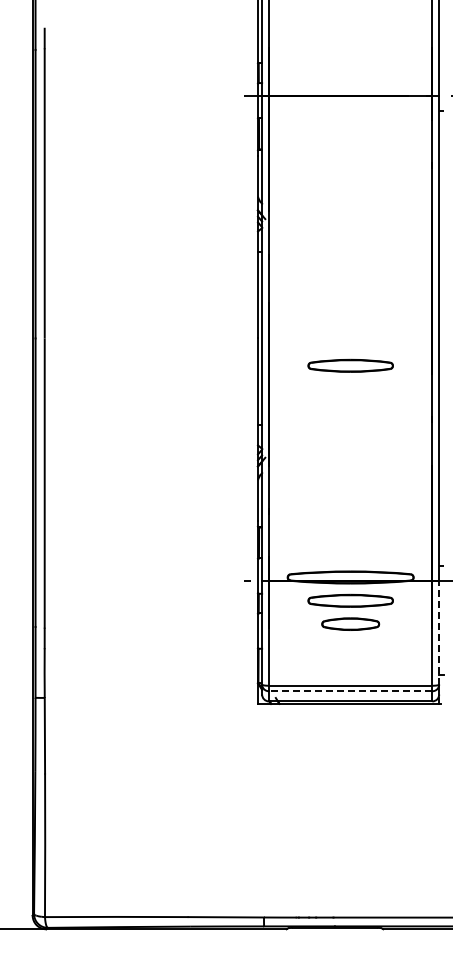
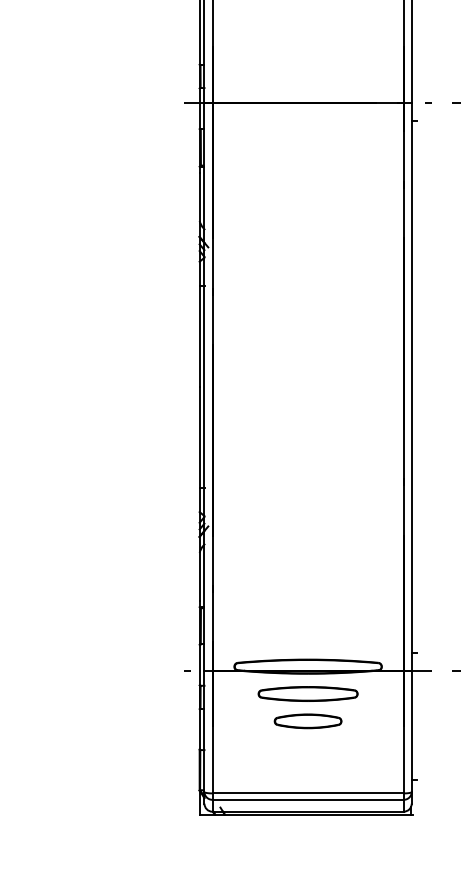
part: (350, 365) -> (307, 418), removed
line: (439, 632) -> (412, 731), dashed -> solid
line: (350, 691) -> (307, 800), dashed -> solid

